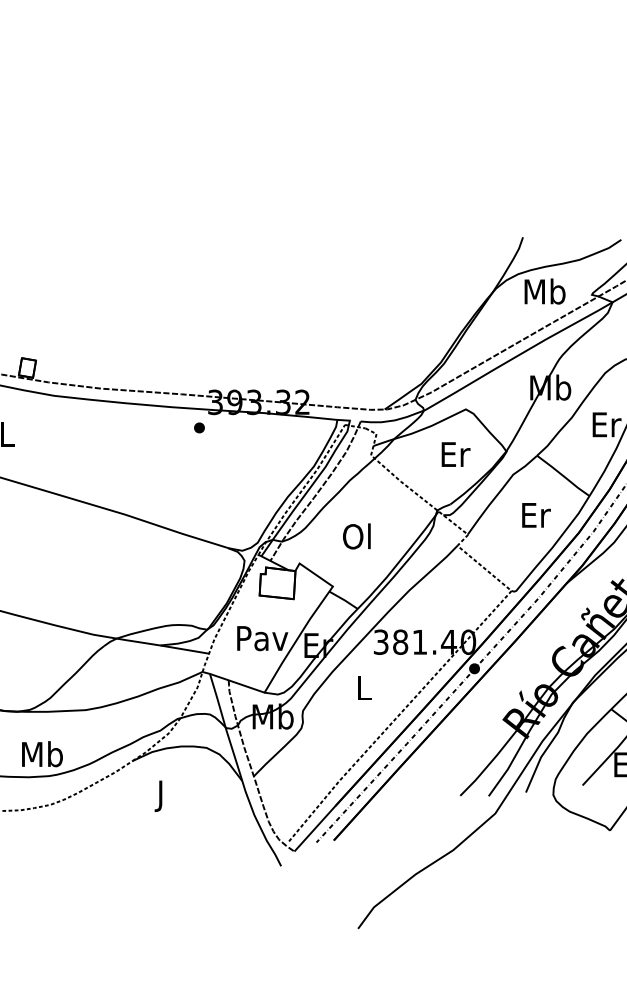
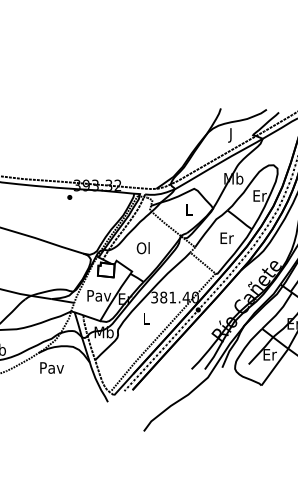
text: (543, 293) -> (230, 134), Mb -> J
text: (455, 453) -> (189, 209), Er -> L
text: (160, 796) -> (51, 369), J -> Pav

